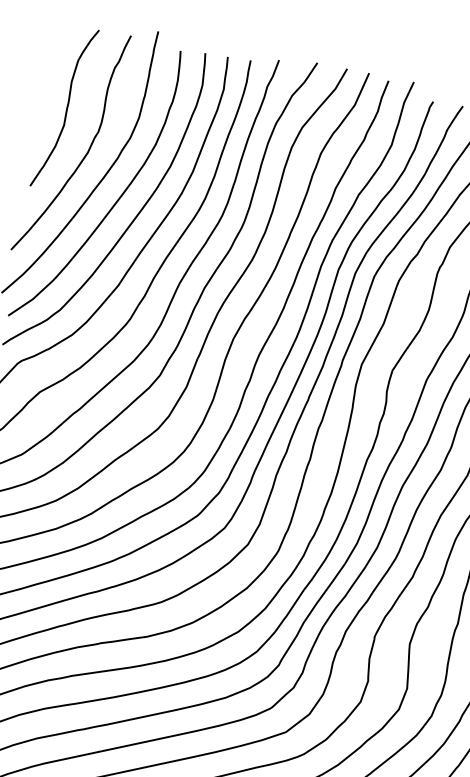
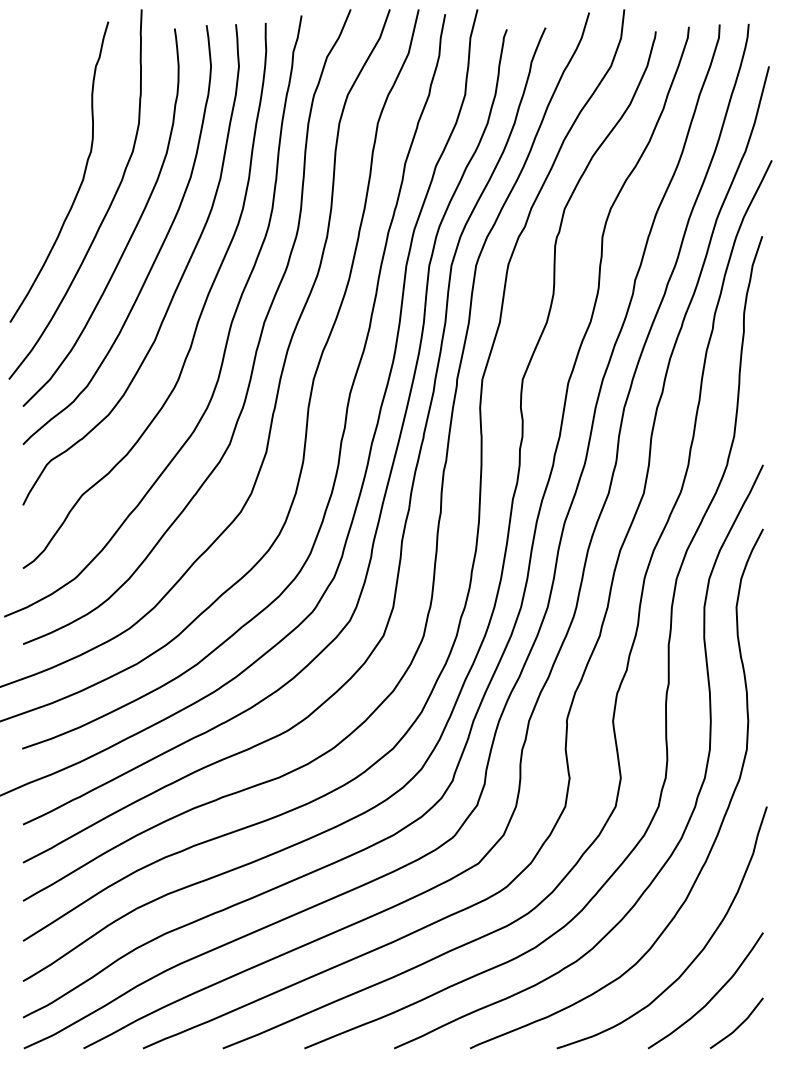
curve: (66, 108) -> (44, 129), removed

